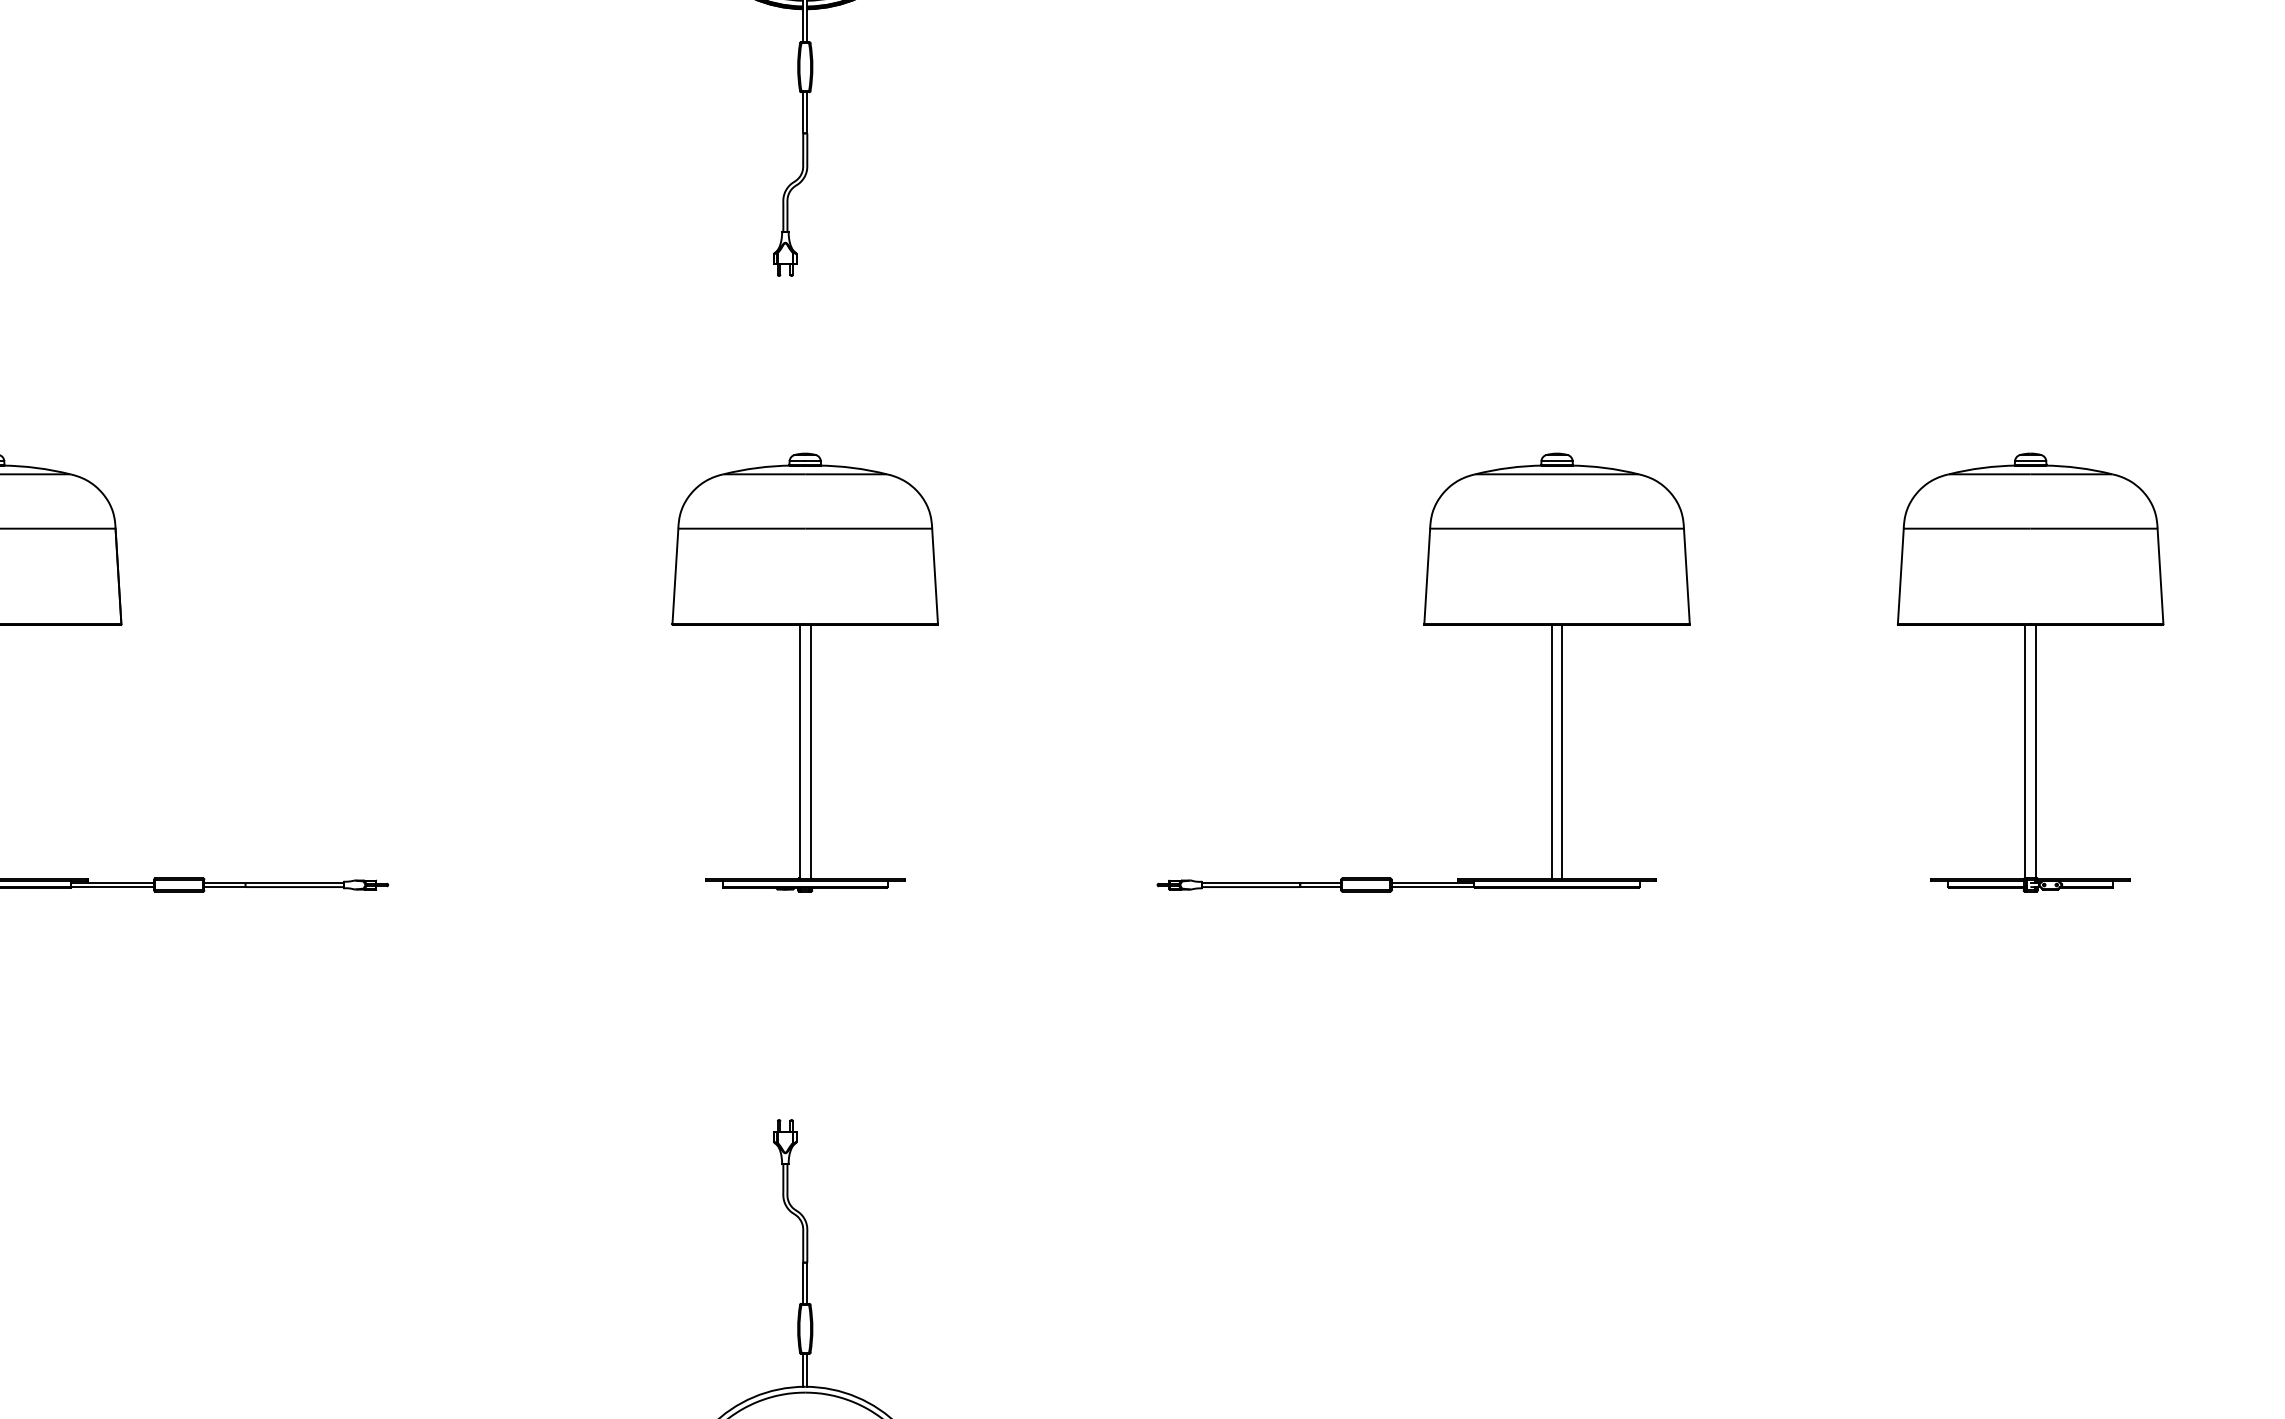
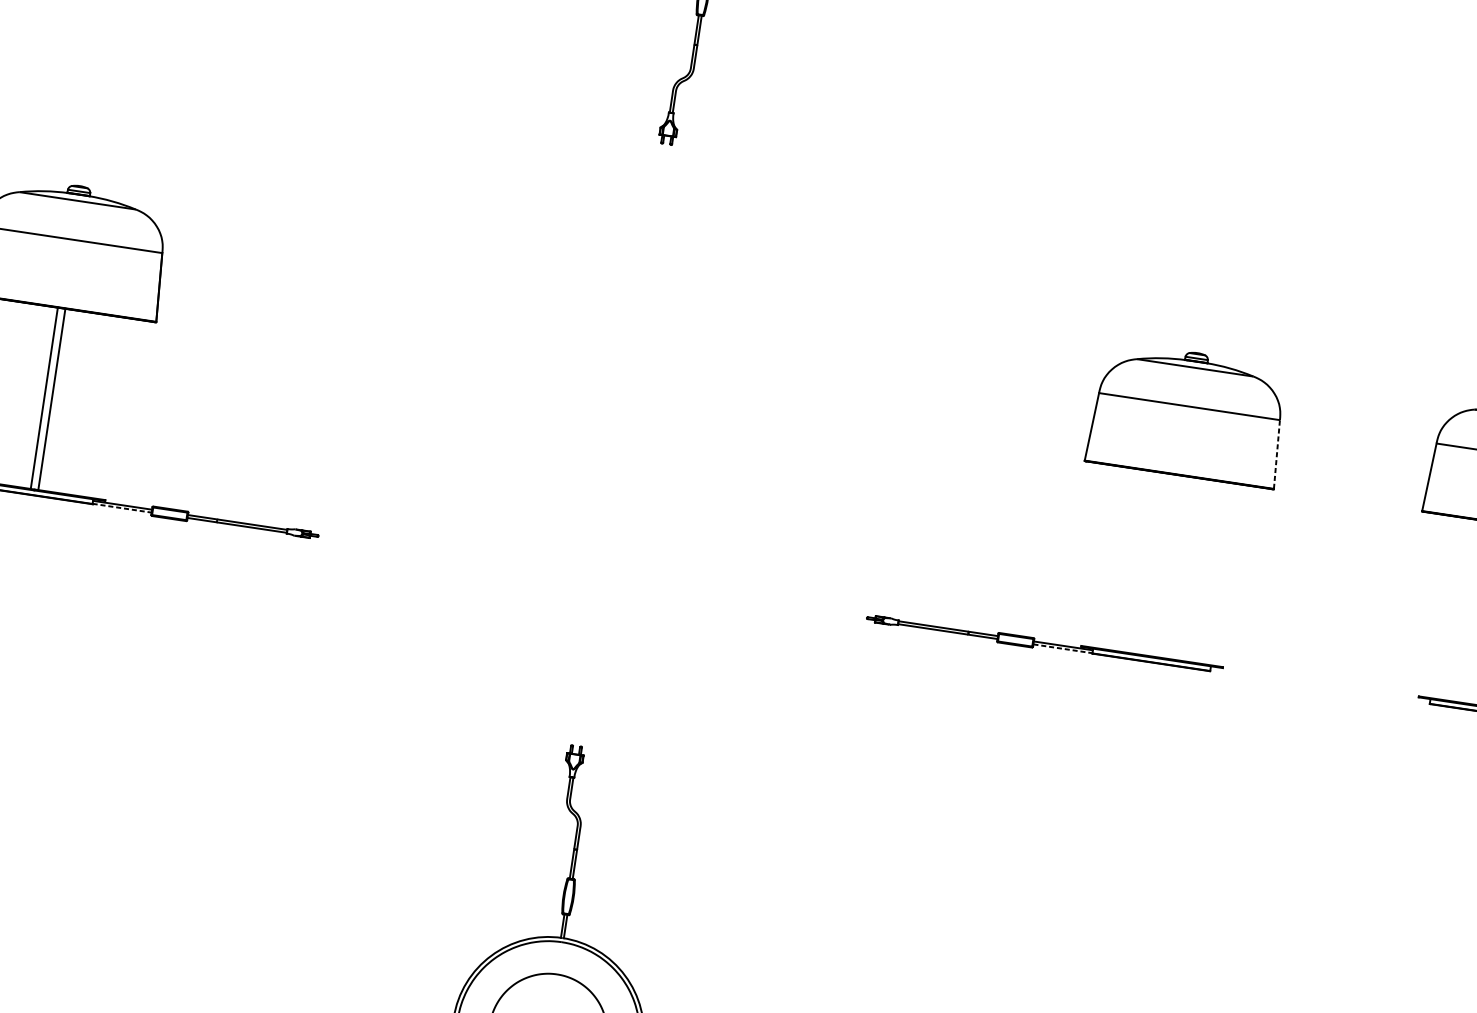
line: (1686, 576) -> (1276, 454), solid -> dashed
part: (804, 672) -> (637, 428), removed
line: (1551, 752) -> (1161, 565), removed
line: (1562, 752) -> (1169, 566), removed
line: (113, 887) -> (122, 508), solid -> dashed
line: (1433, 887) -> (1063, 649), solid -> dashed

